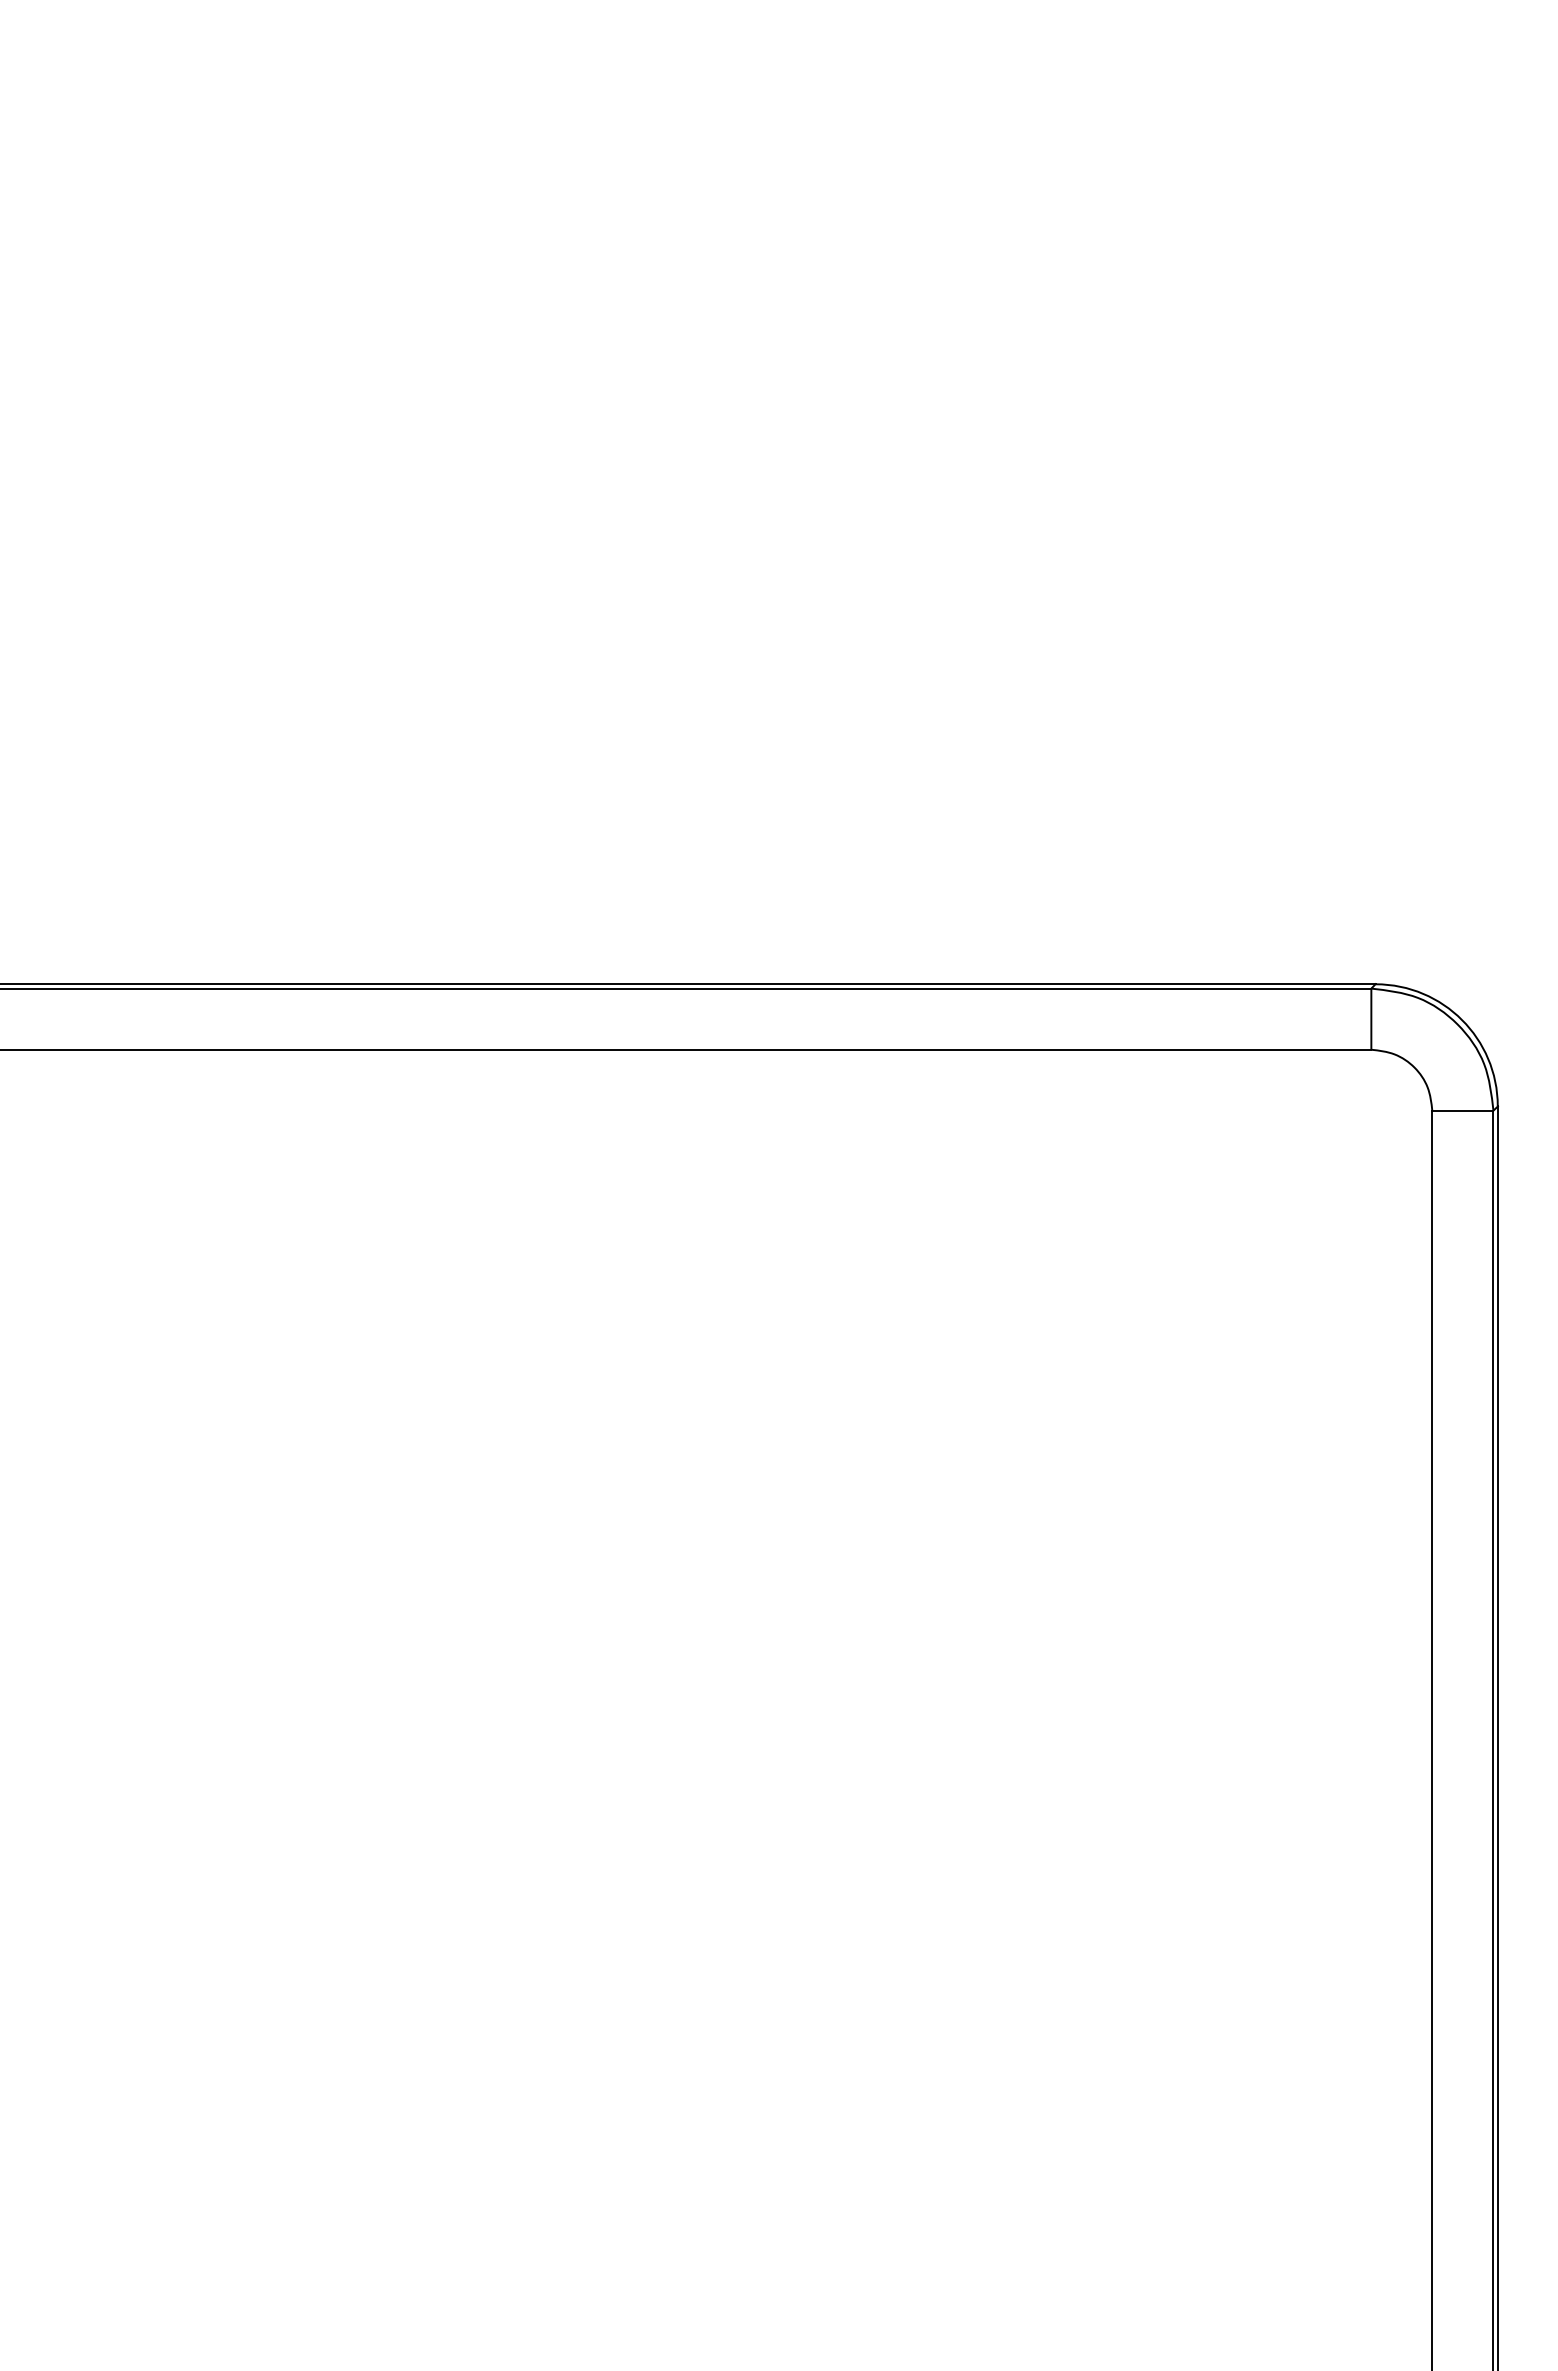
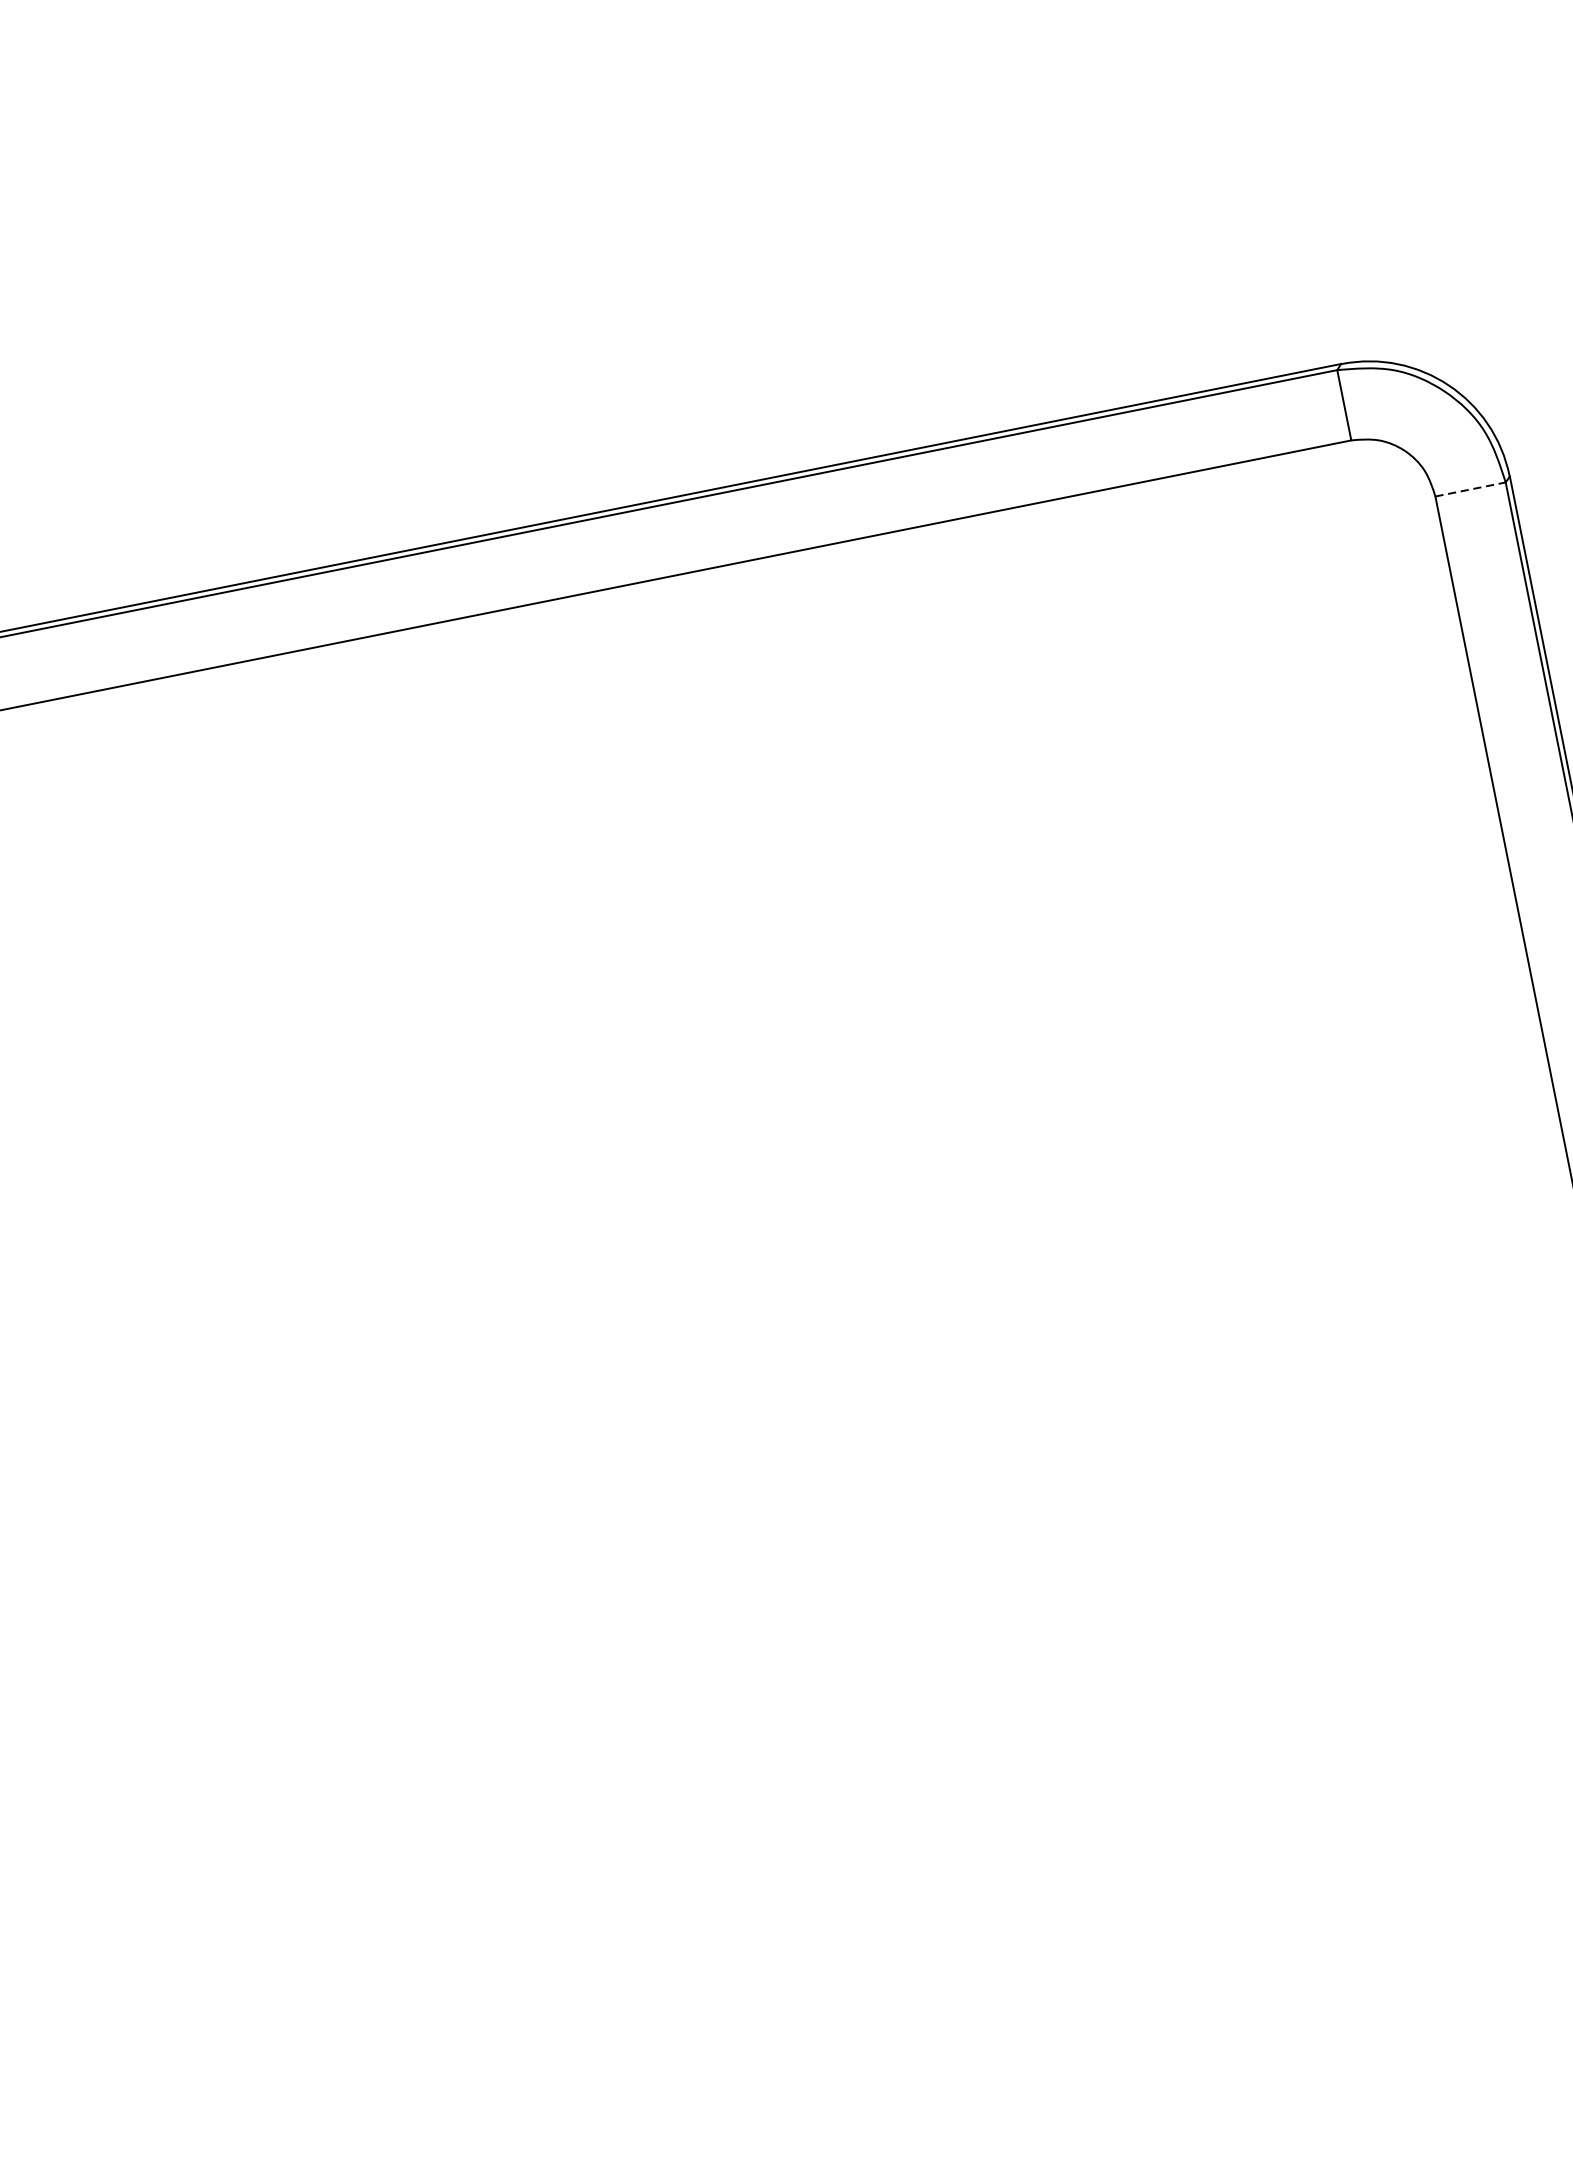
line: (1462, 1110) -> (1470, 489), solid -> dashed

